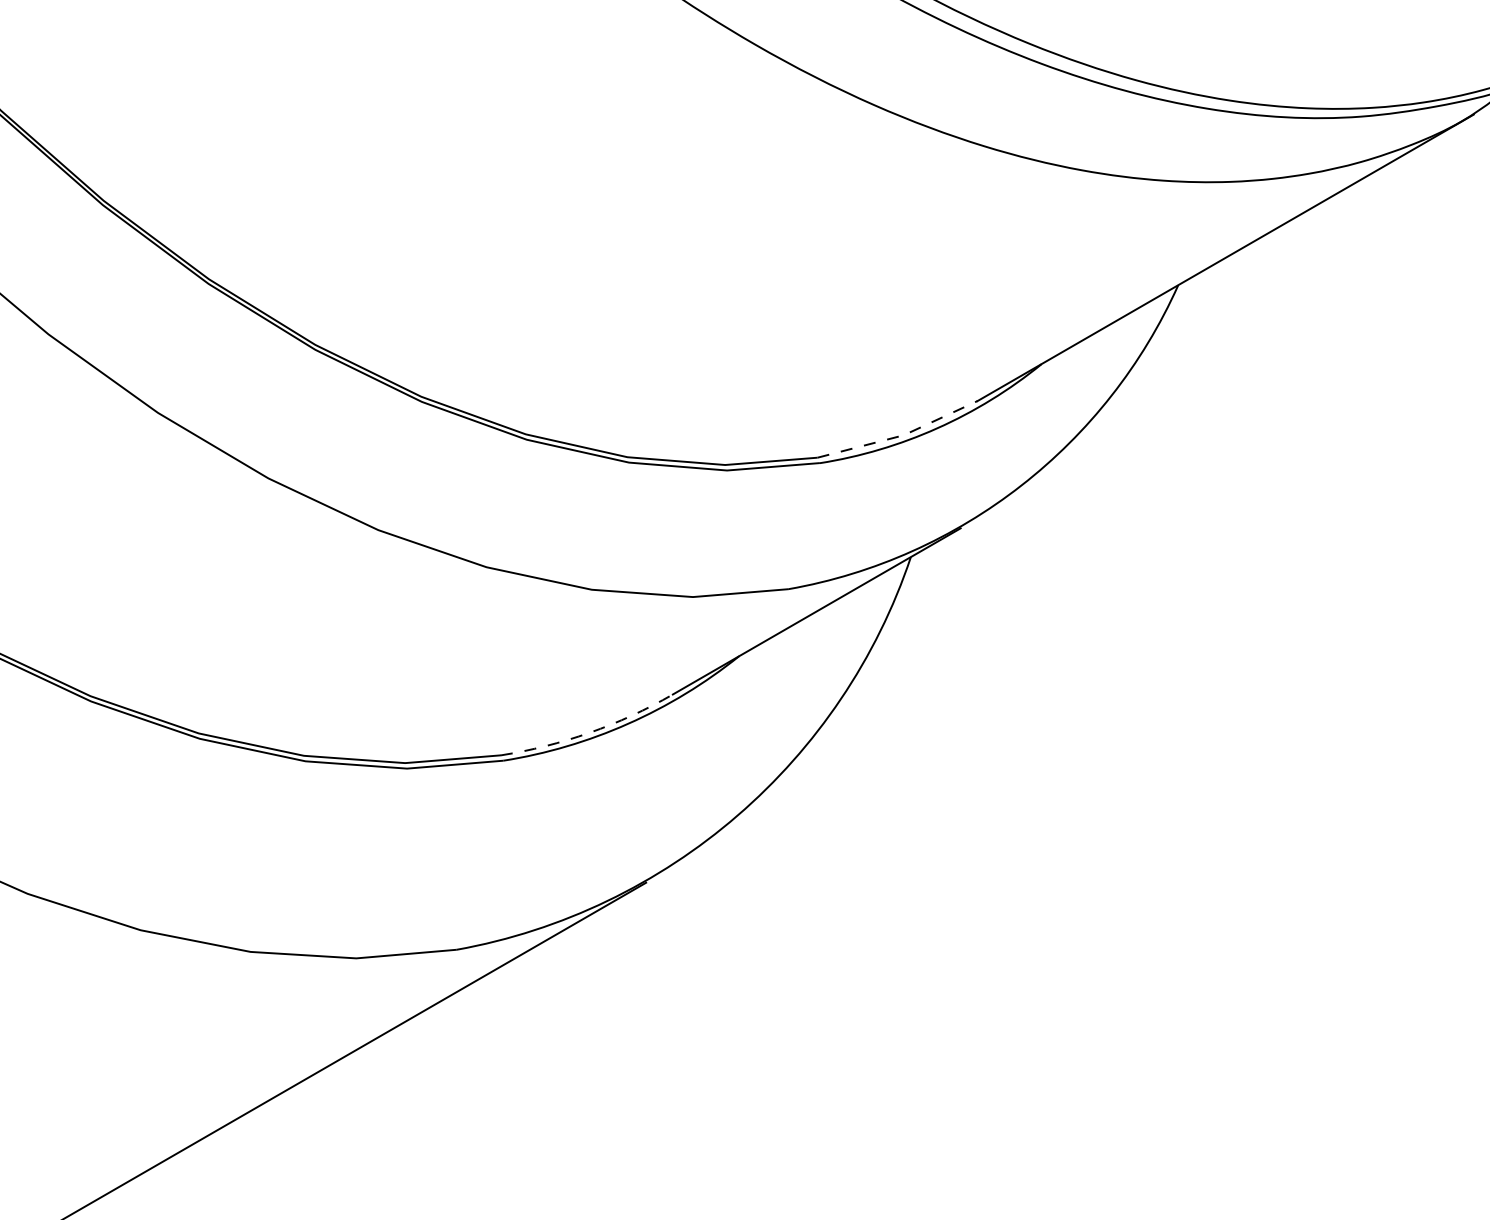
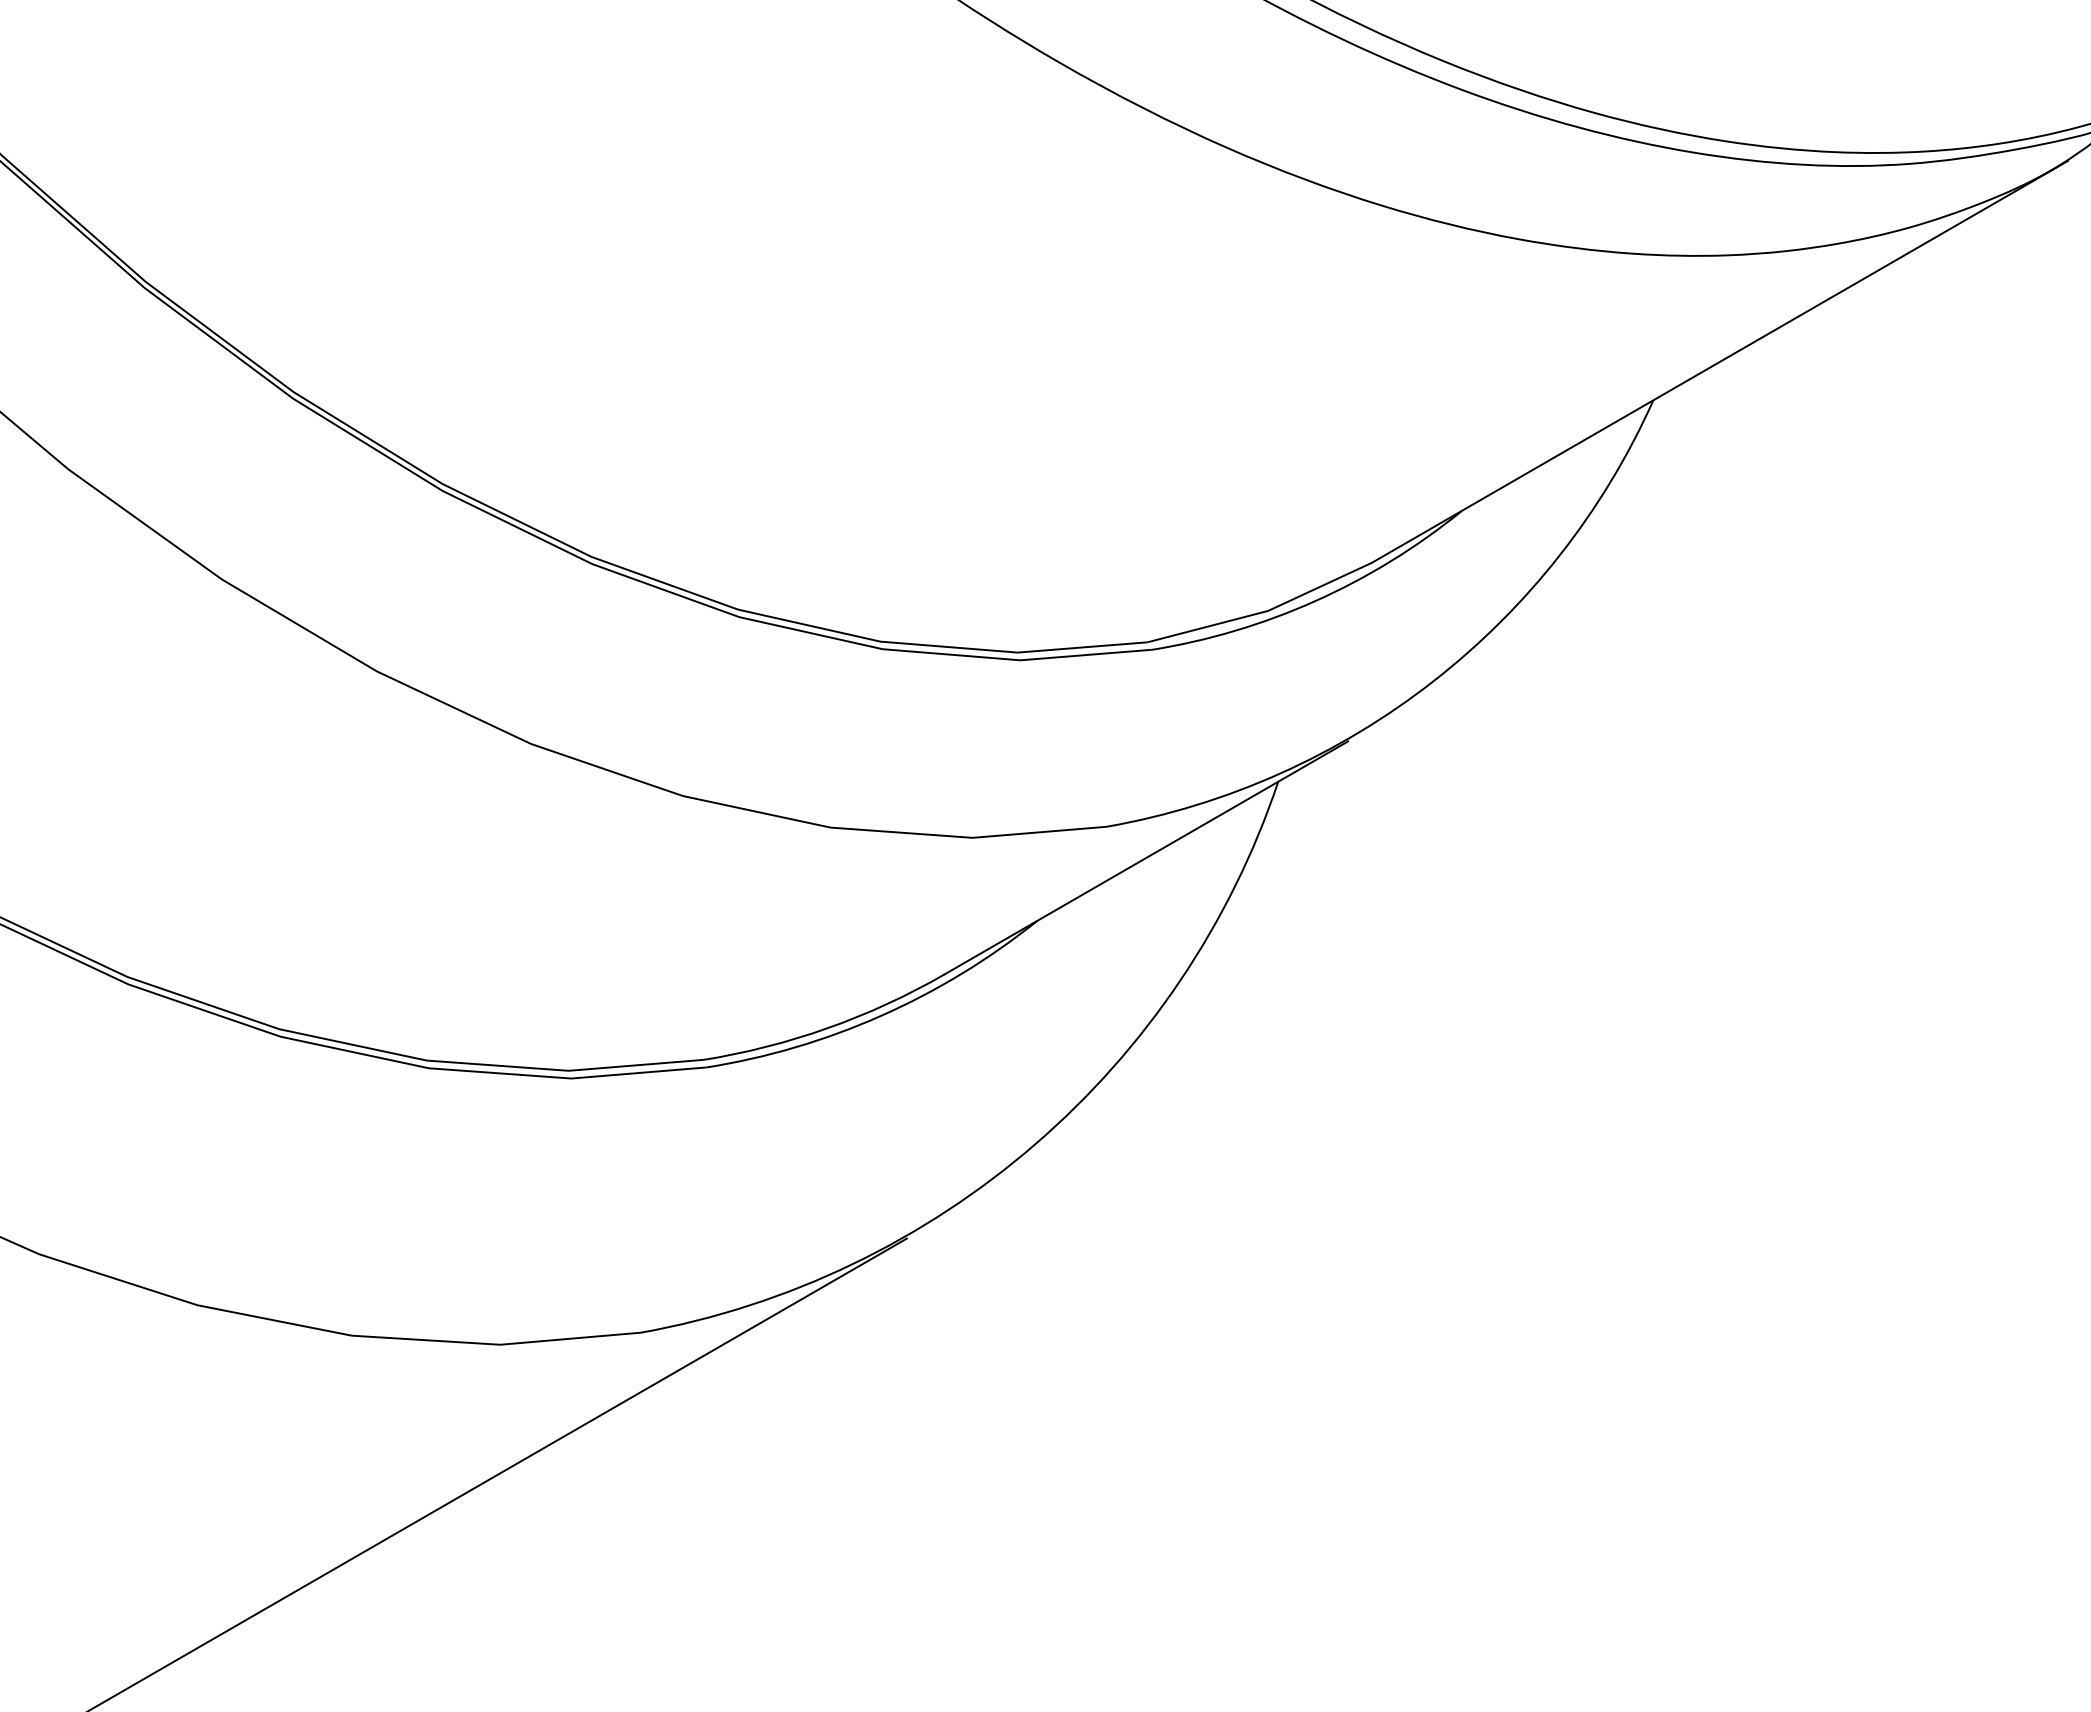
line: (901, 435) -> (1264, 611), dashed -> solid
arc: (589, 732) -> (827, 1028), dashed -> solid

